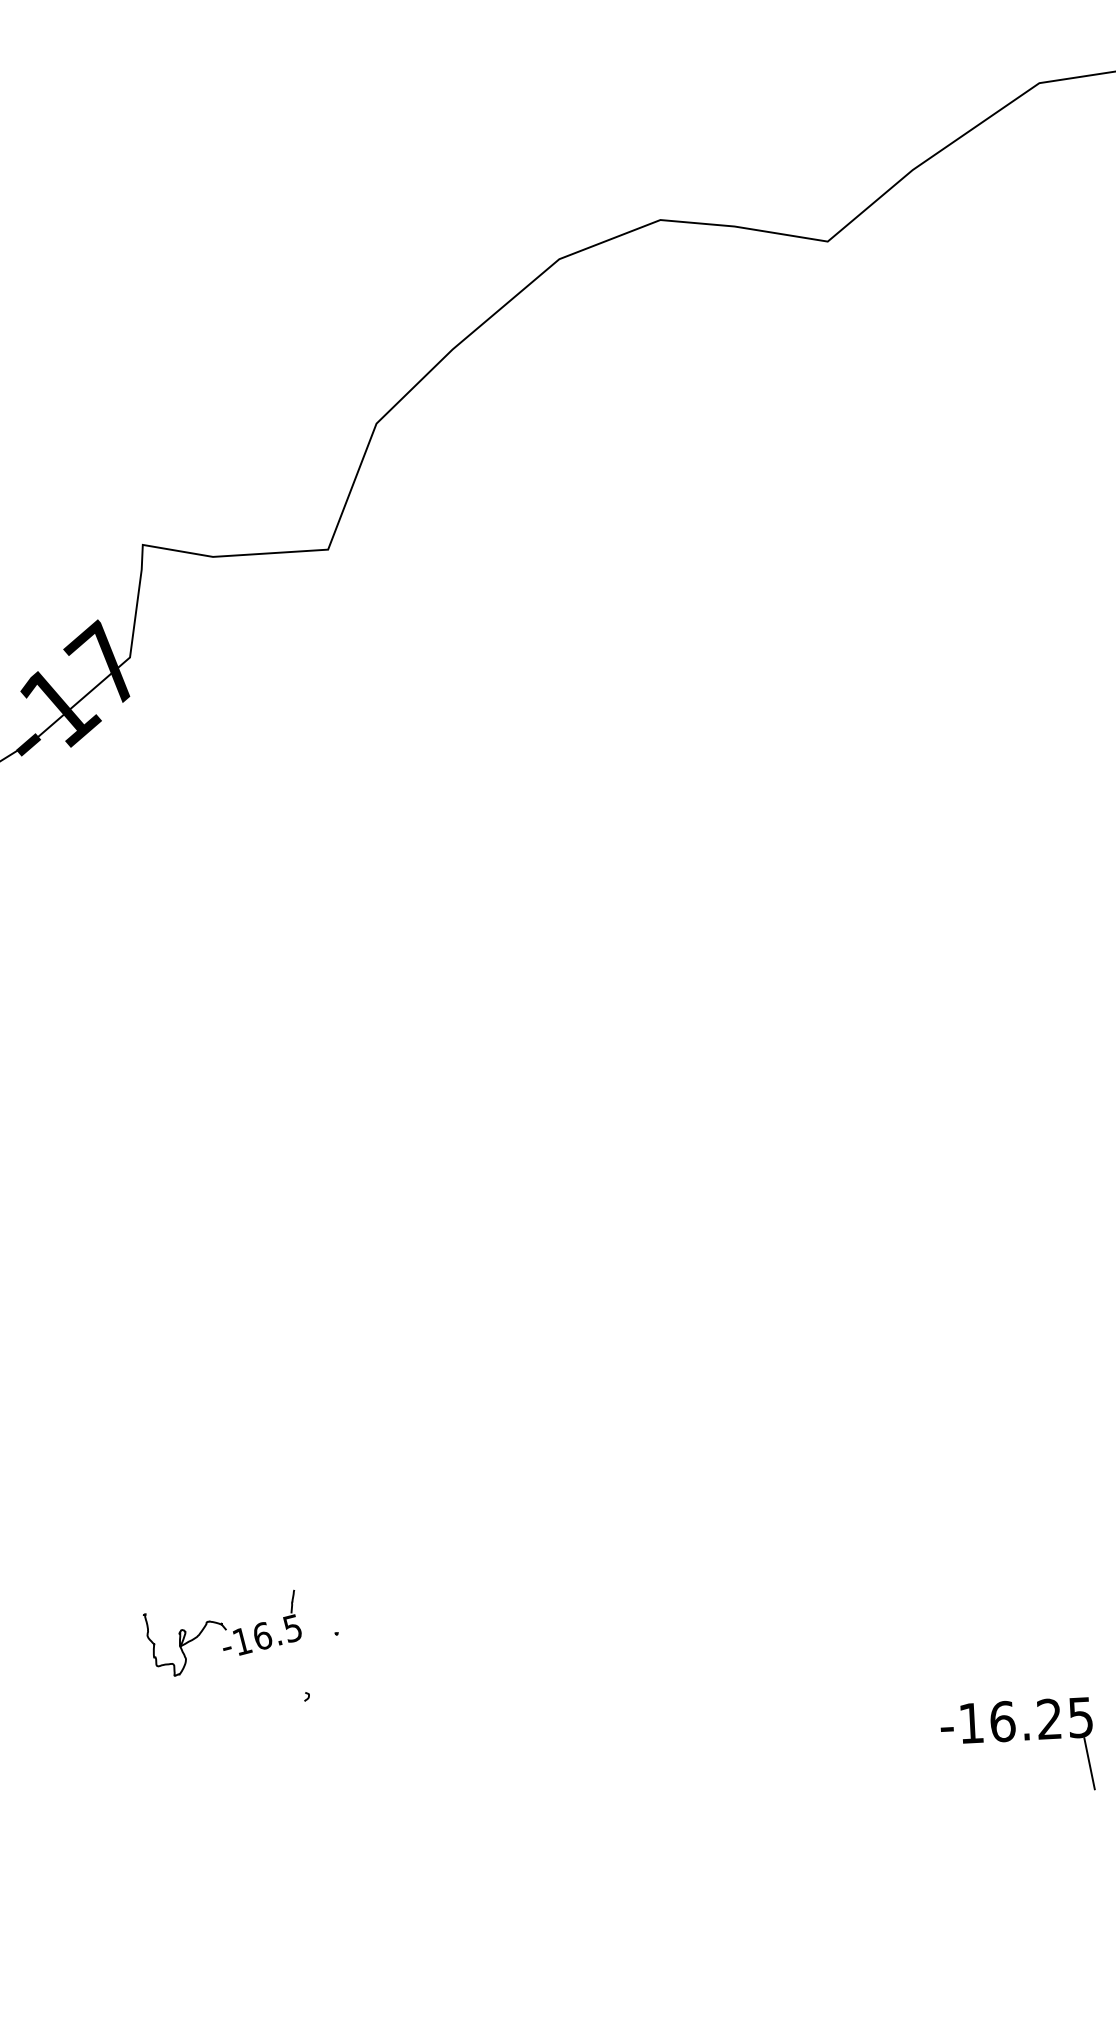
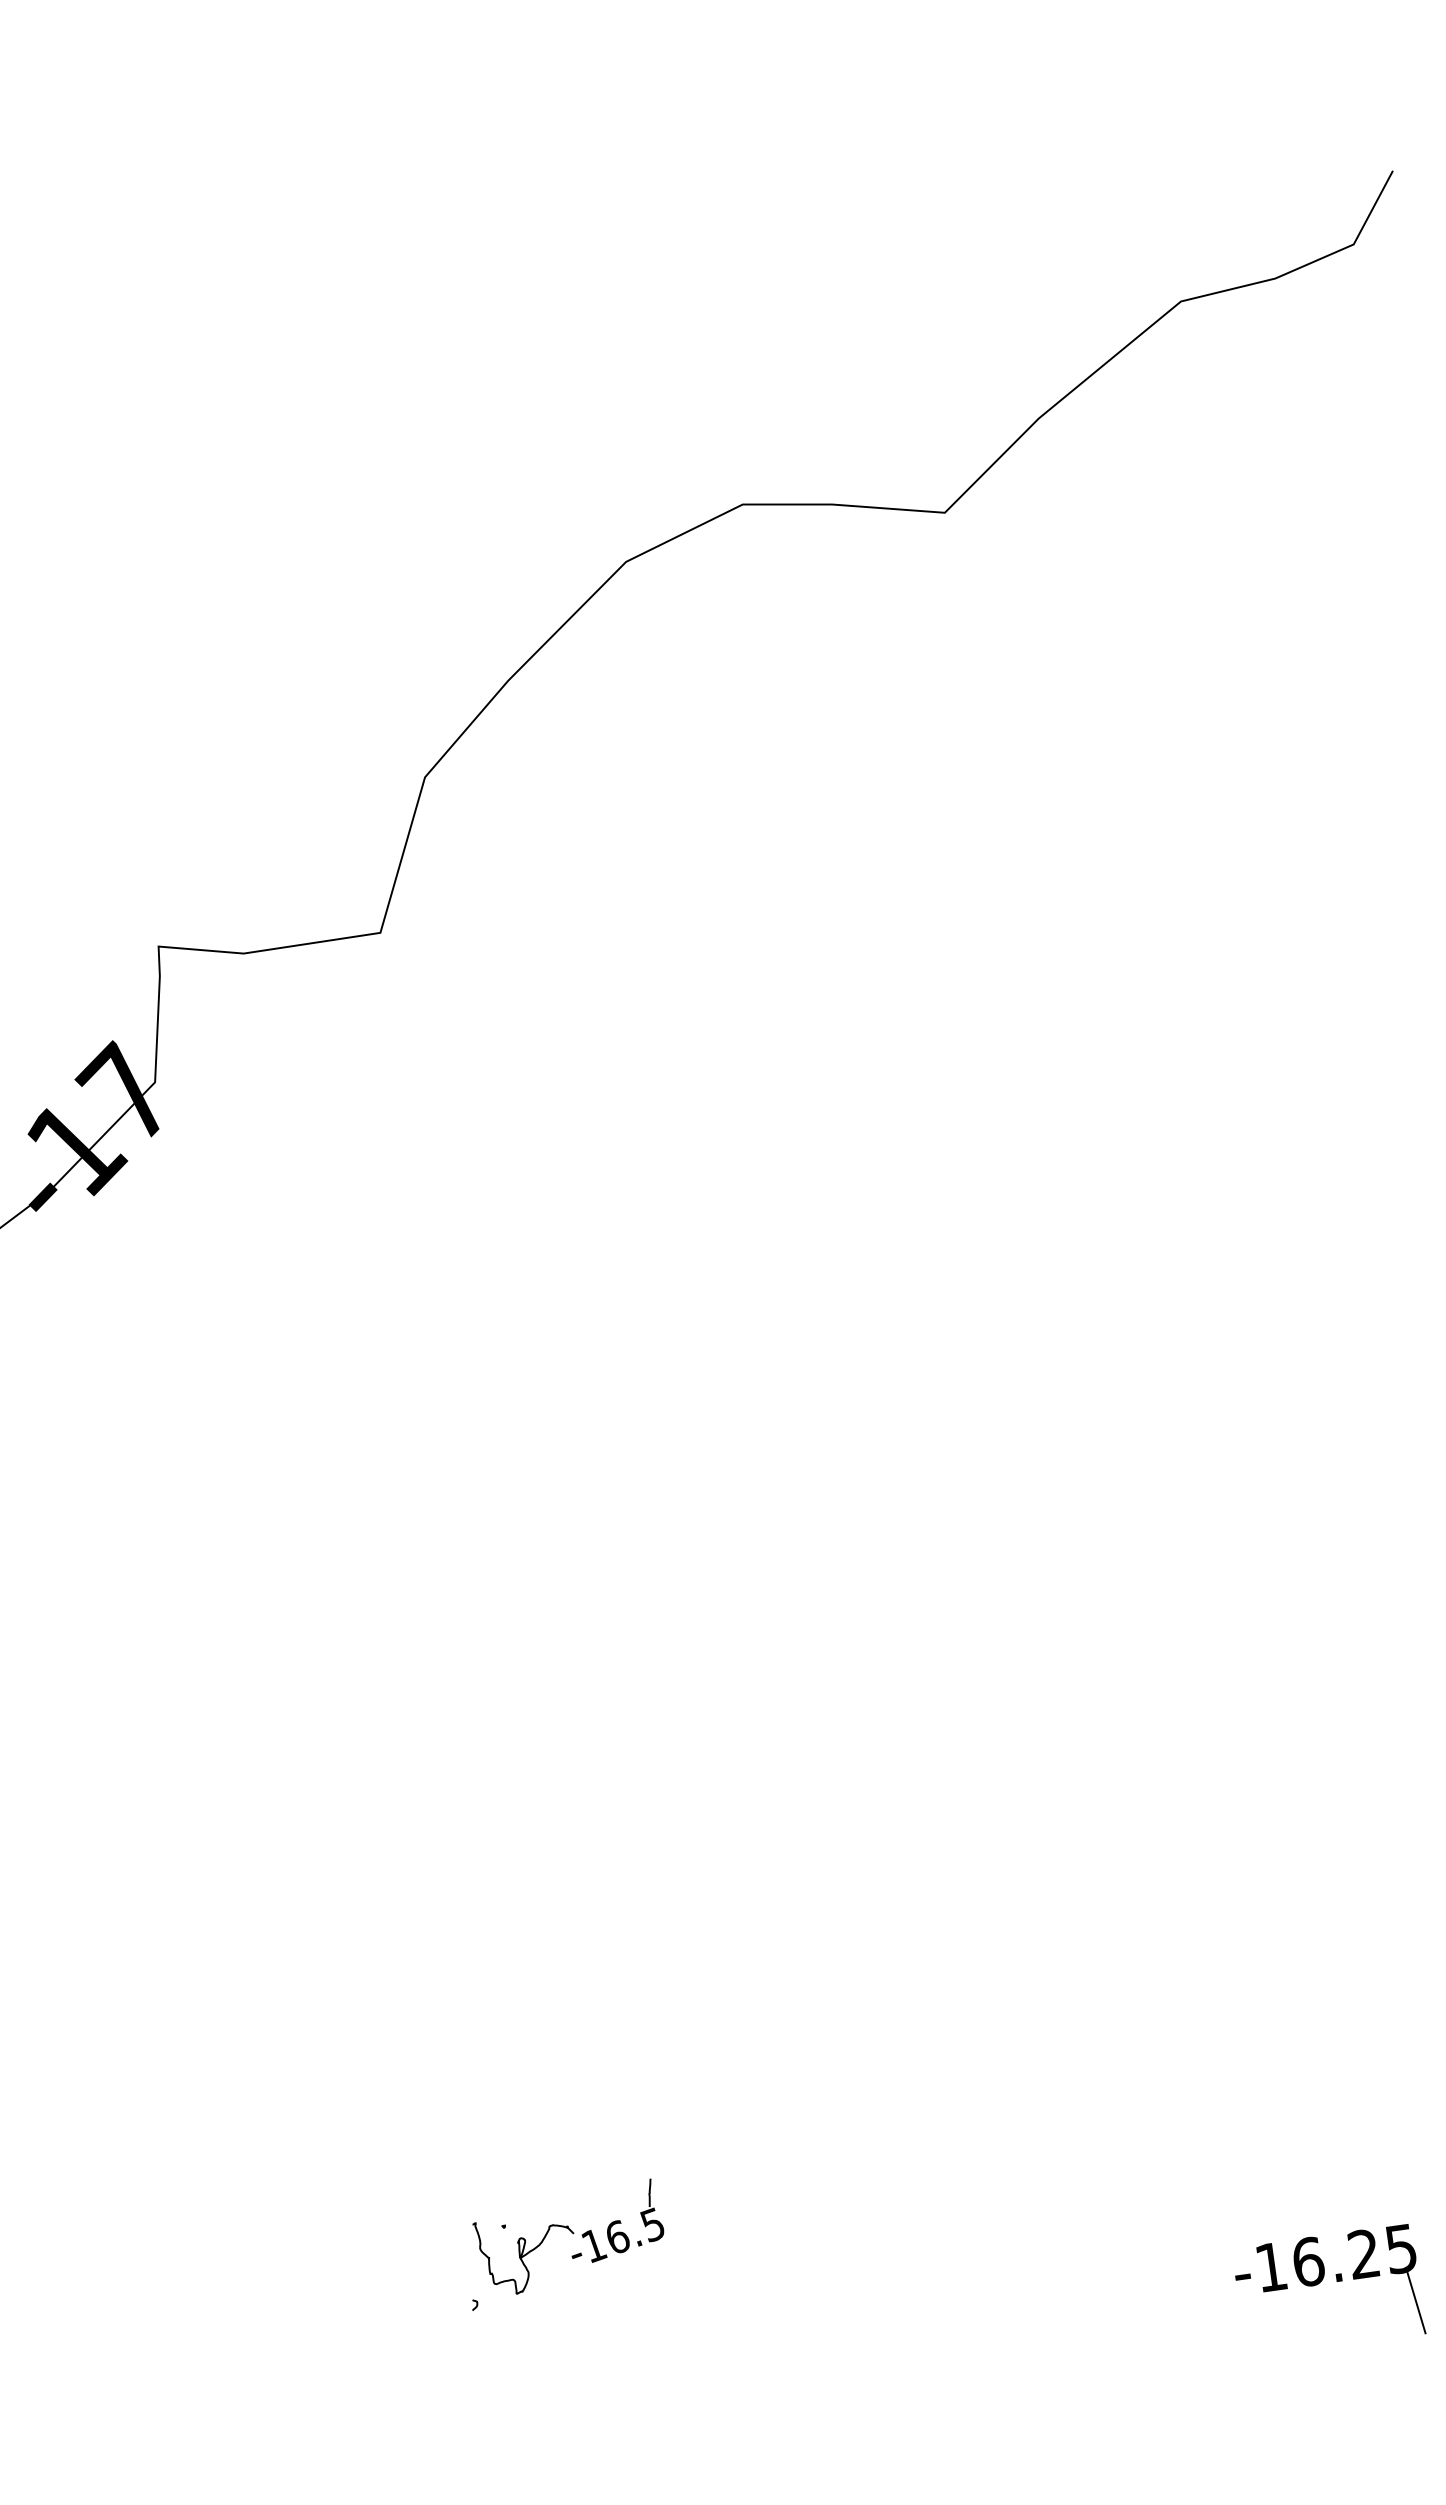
part: (221, 1631) -> (568, 2236), moved

